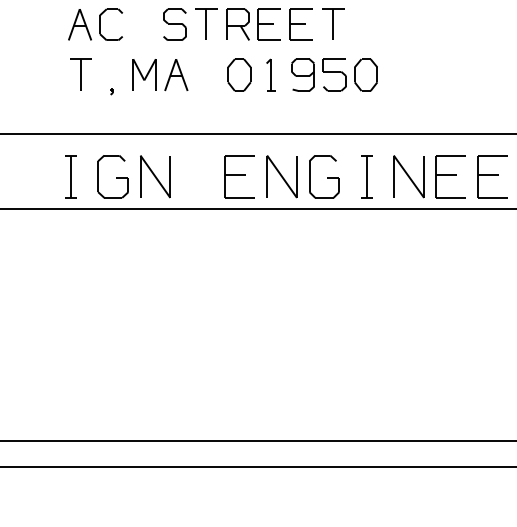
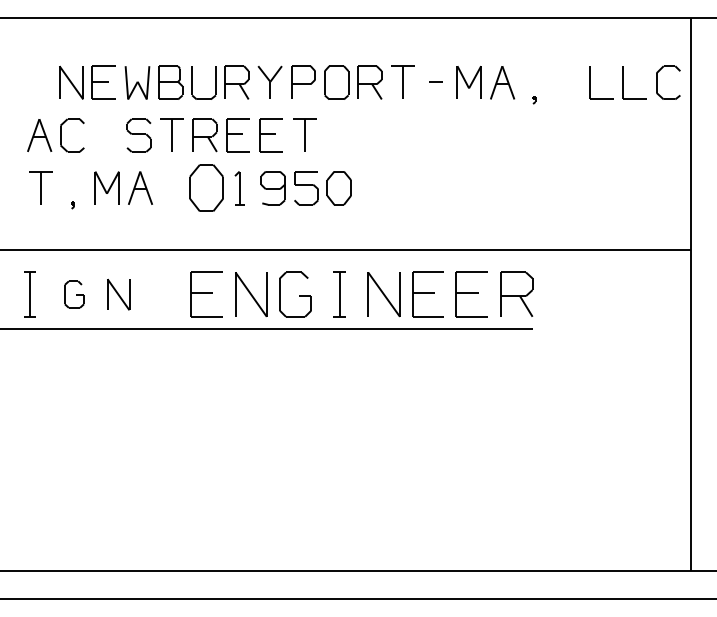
part: (239, 75) -> (206, 188), size x1.4
part: (113, 176) -> (74, 294), size x0.6
part: (155, 176) -> (118, 294), size x0.7

